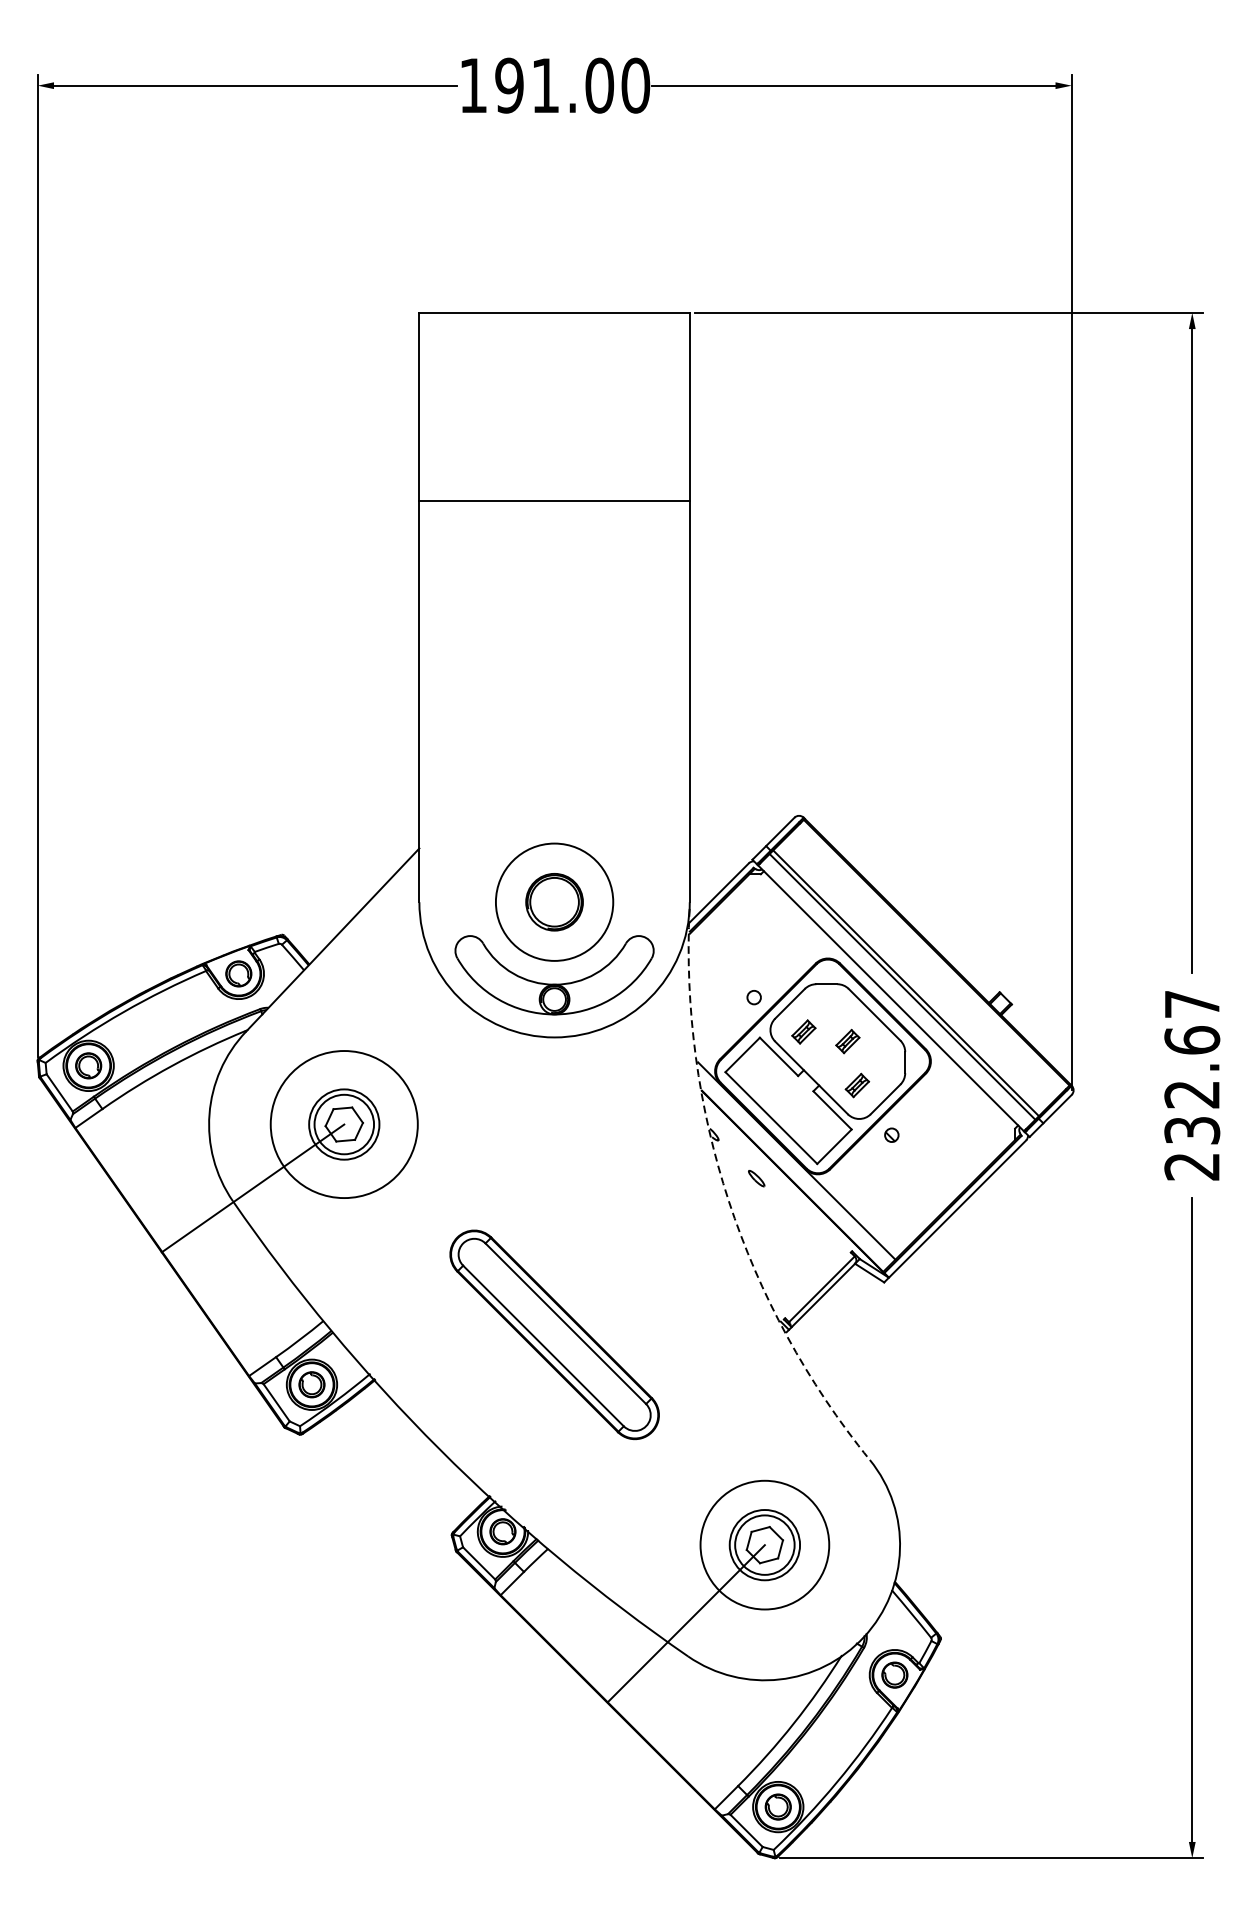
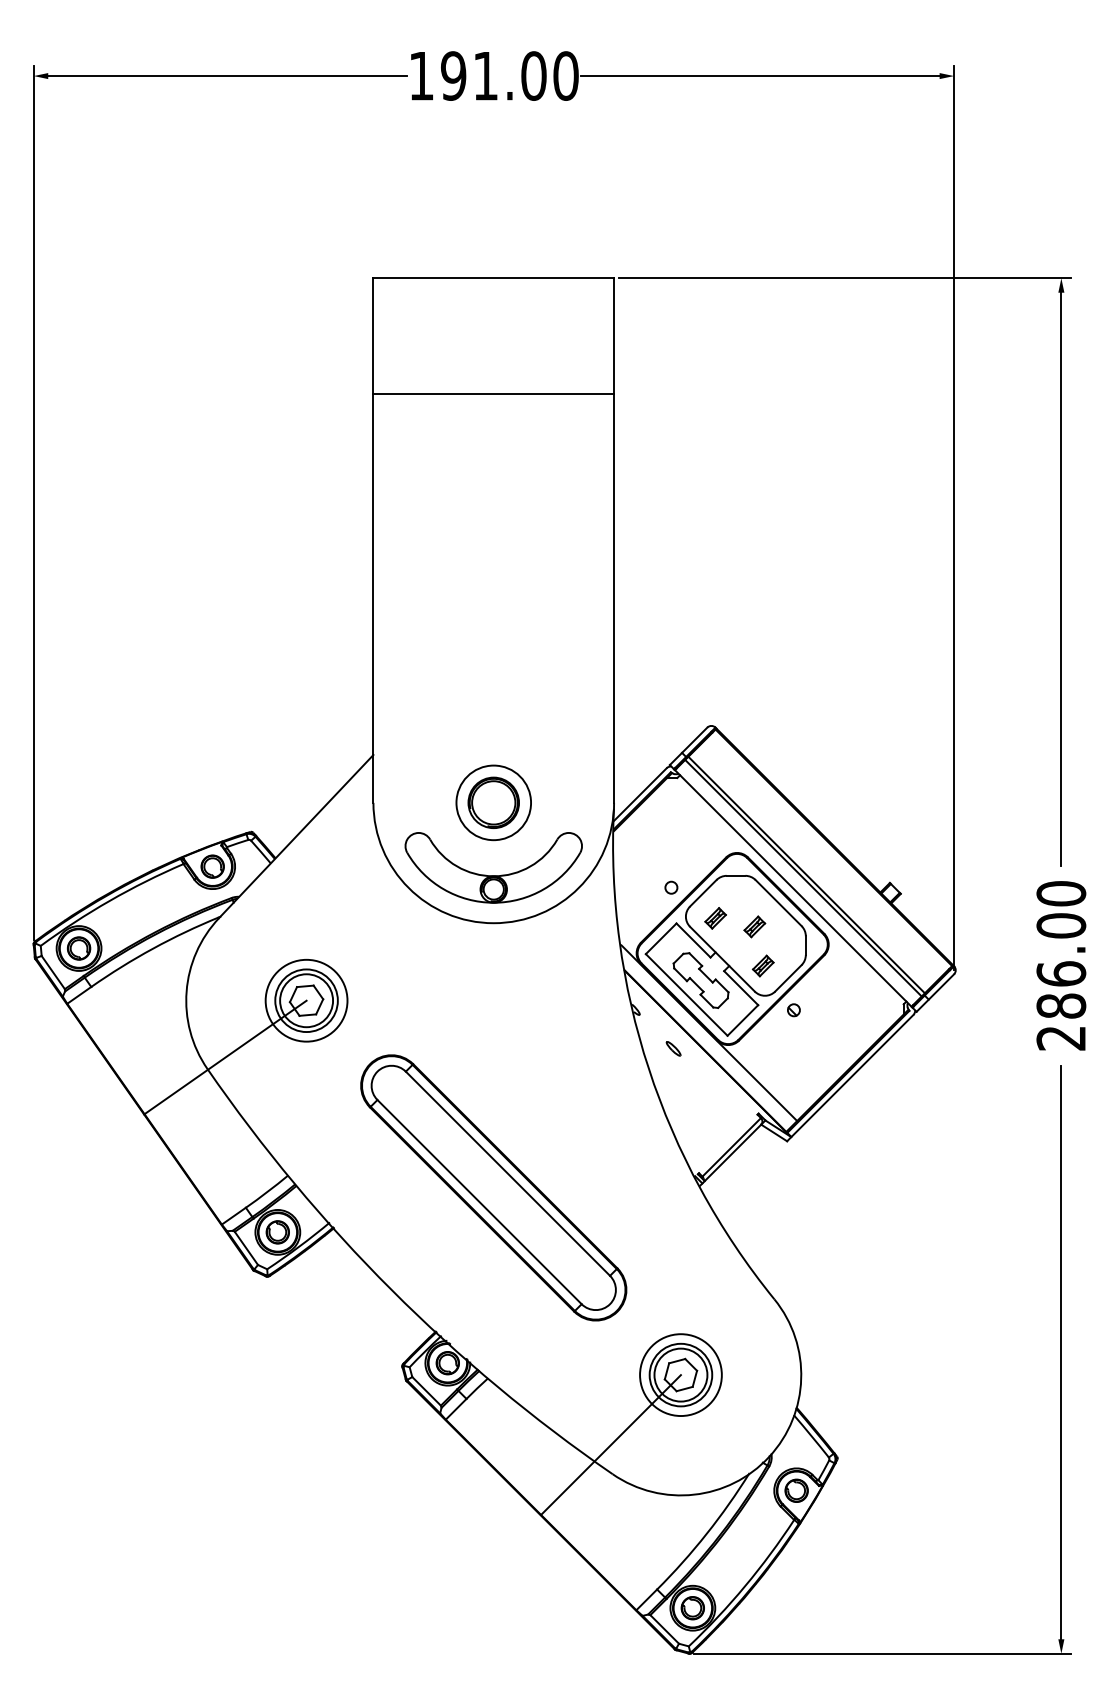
line: (554, 500) -> (493, 393), moved
circle: (554, 901) -> (493, 802), size x0.71
text: (1192, 1066) -> (1061, 949), 232.67 -> 286.00
part: (786, 1101) -> (700, 980), added
circle: (344, 1124) -> (306, 1000), size x0.62
arc: (728, 1200) -> (648, 1068), dashed -> solid
part: (554, 1334) -> (493, 1187), size x1.43
circle: (764, 1545) -> (680, 1375), size x0.71

